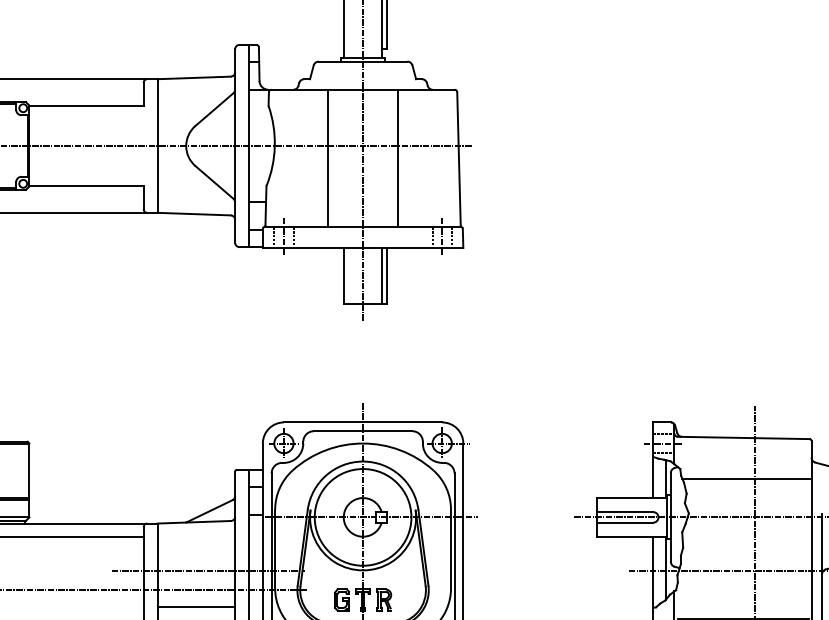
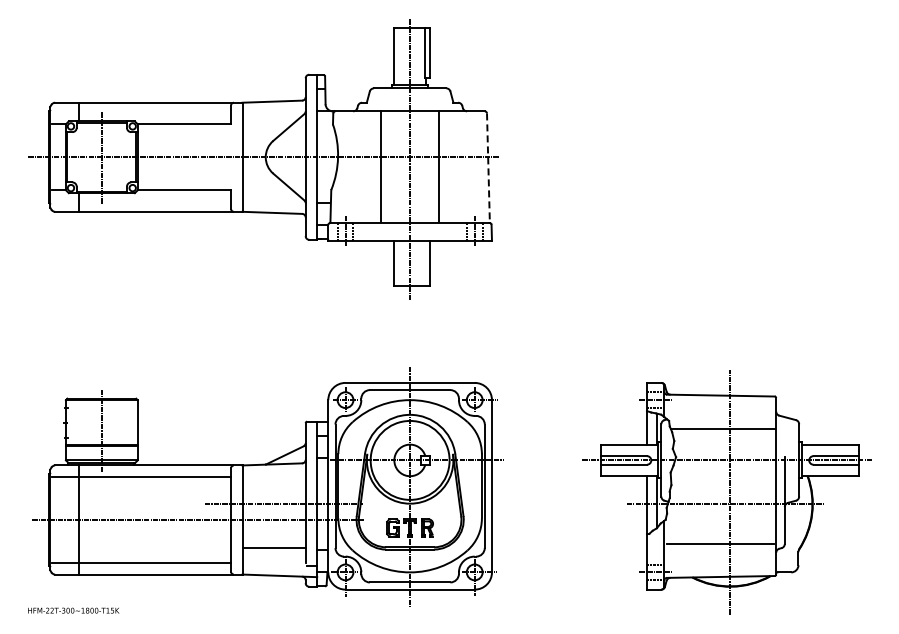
line: (459, 159) -> (488, 168), solid -> dashed
line: (381, 276) -> (425, 263), removed
line: (195, 606) -> (273, 533), removed

